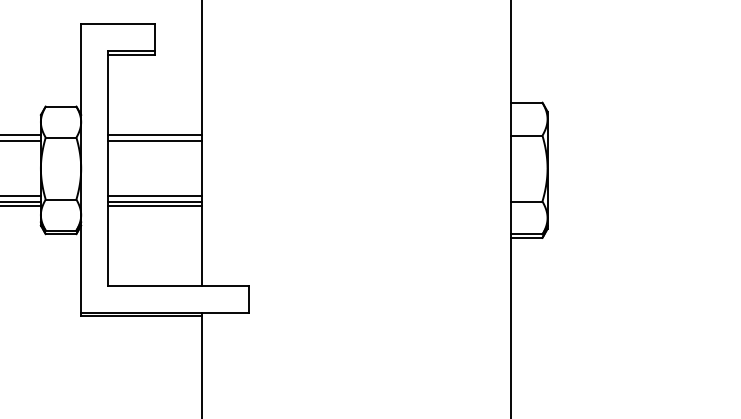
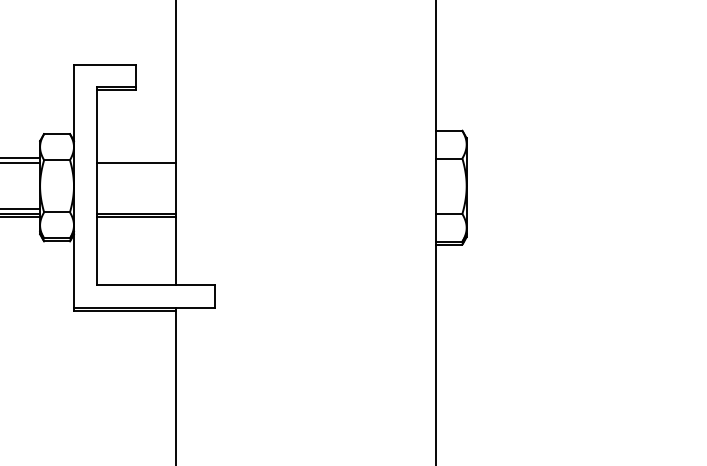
line: (154, 134) -> (135, 157), removed
line: (154, 196) -> (135, 209), removed

